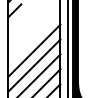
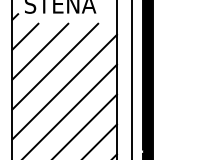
line: (22, 18) -> (40, 52), added
line: (29, 25) -> (54, 66), added
line: (34, 35) -> (64, 86), added

